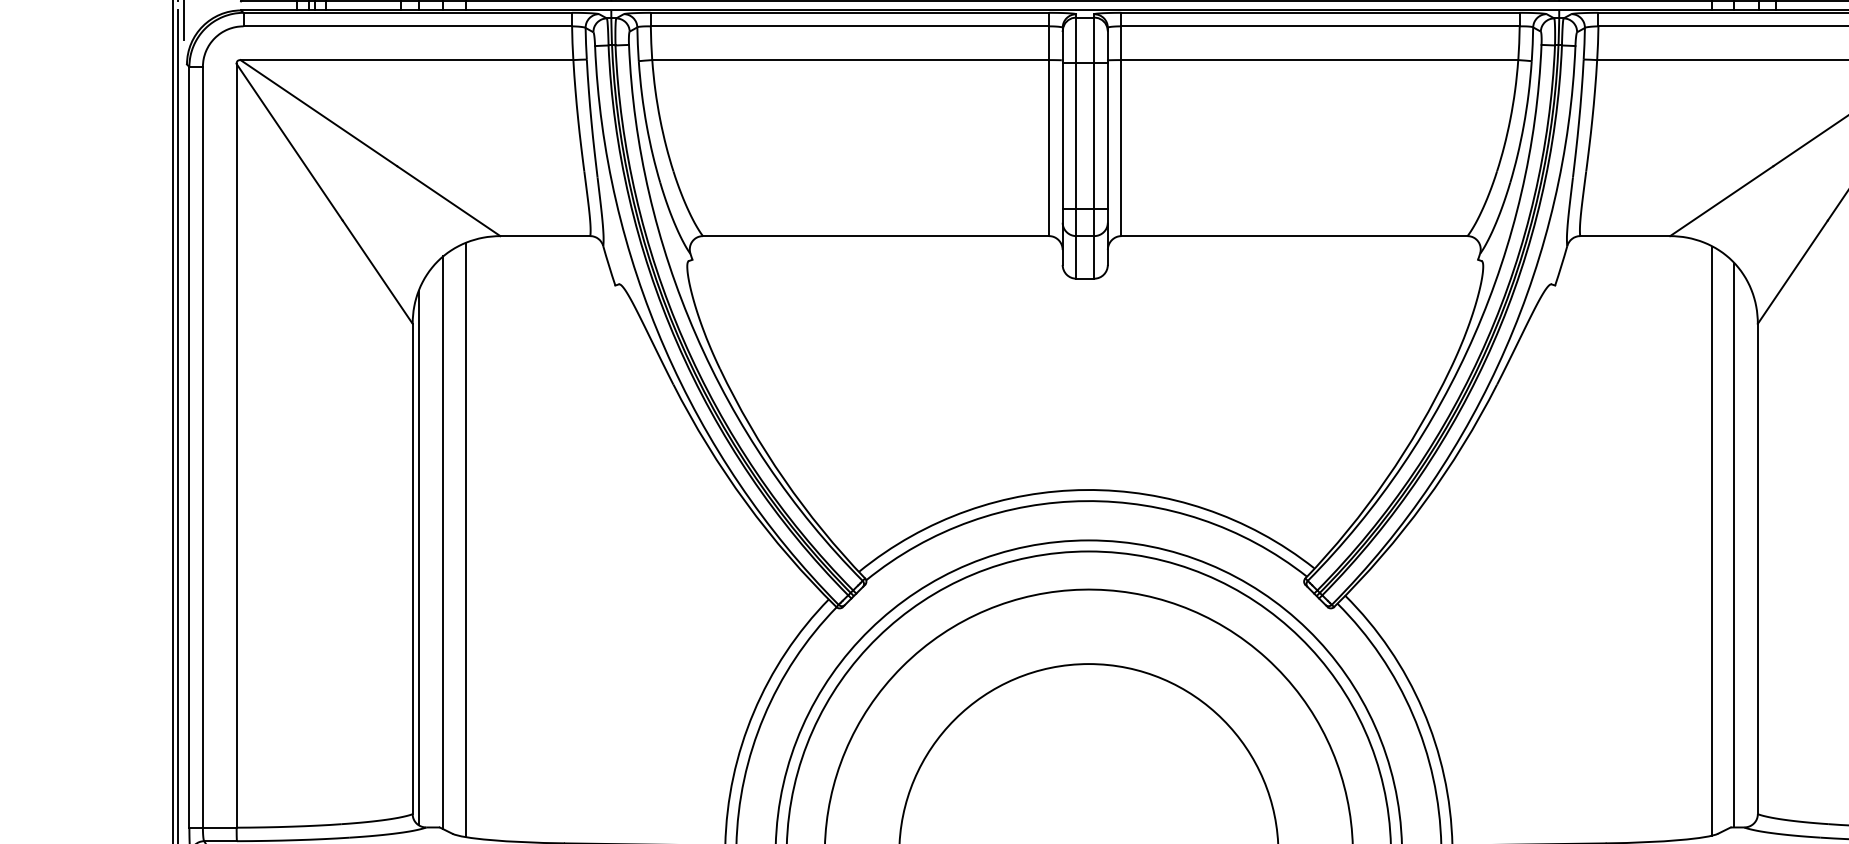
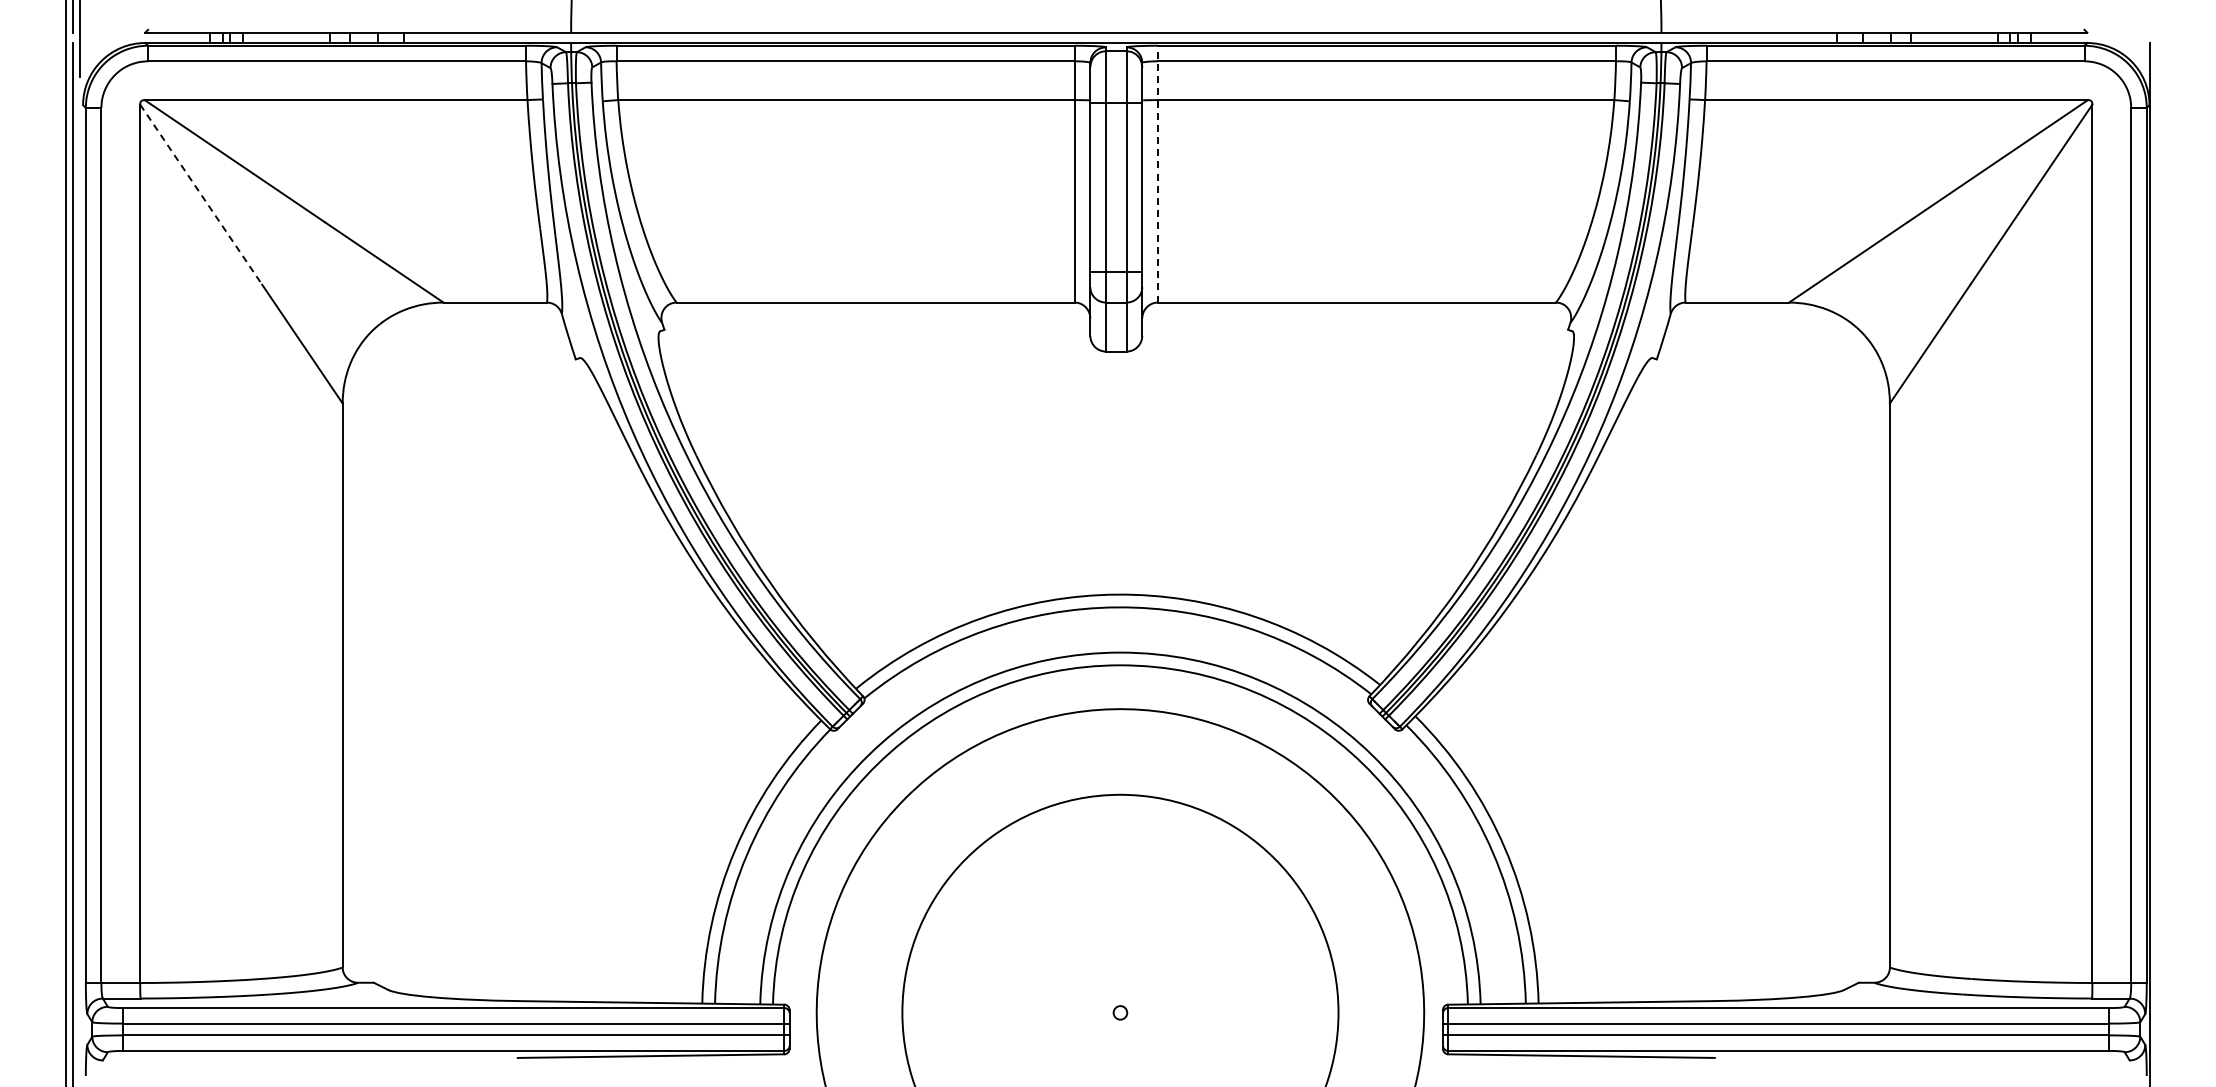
line: (1121, 123) -> (1157, 173), solid -> dashed
line: (289, 142) -> (201, 194), solid -> dashed
line: (465, 539) -> (403, 651), removed
line: (1712, 541) -> (1837, 653), removed
line: (443, 542) -> (378, 655), removed
line: (1734, 545) -> (1862, 658), removed
line: (419, 557) -> (350, 672), removed

